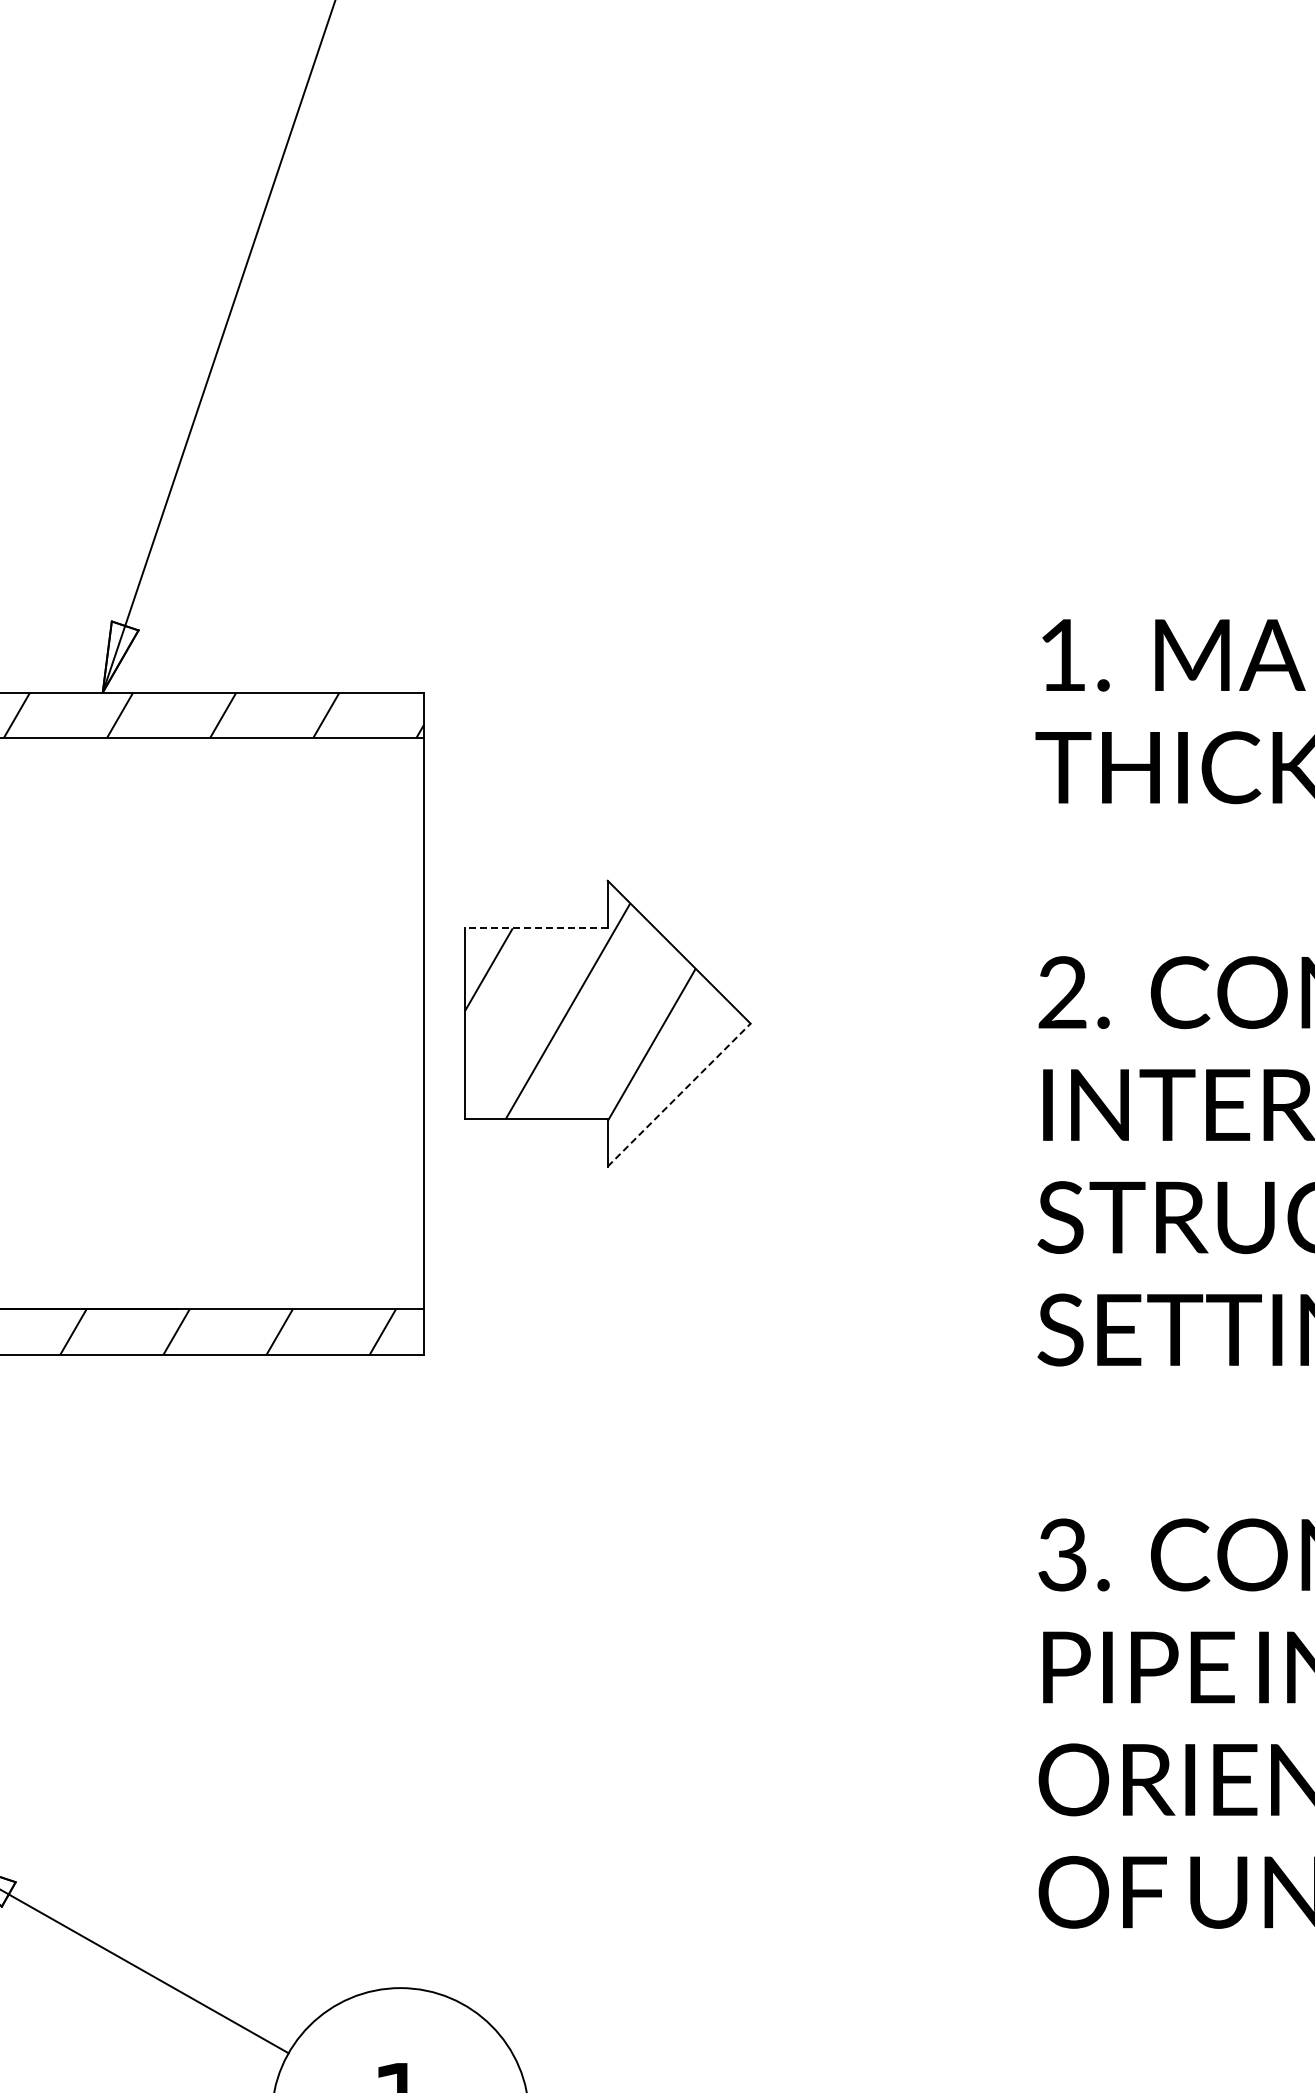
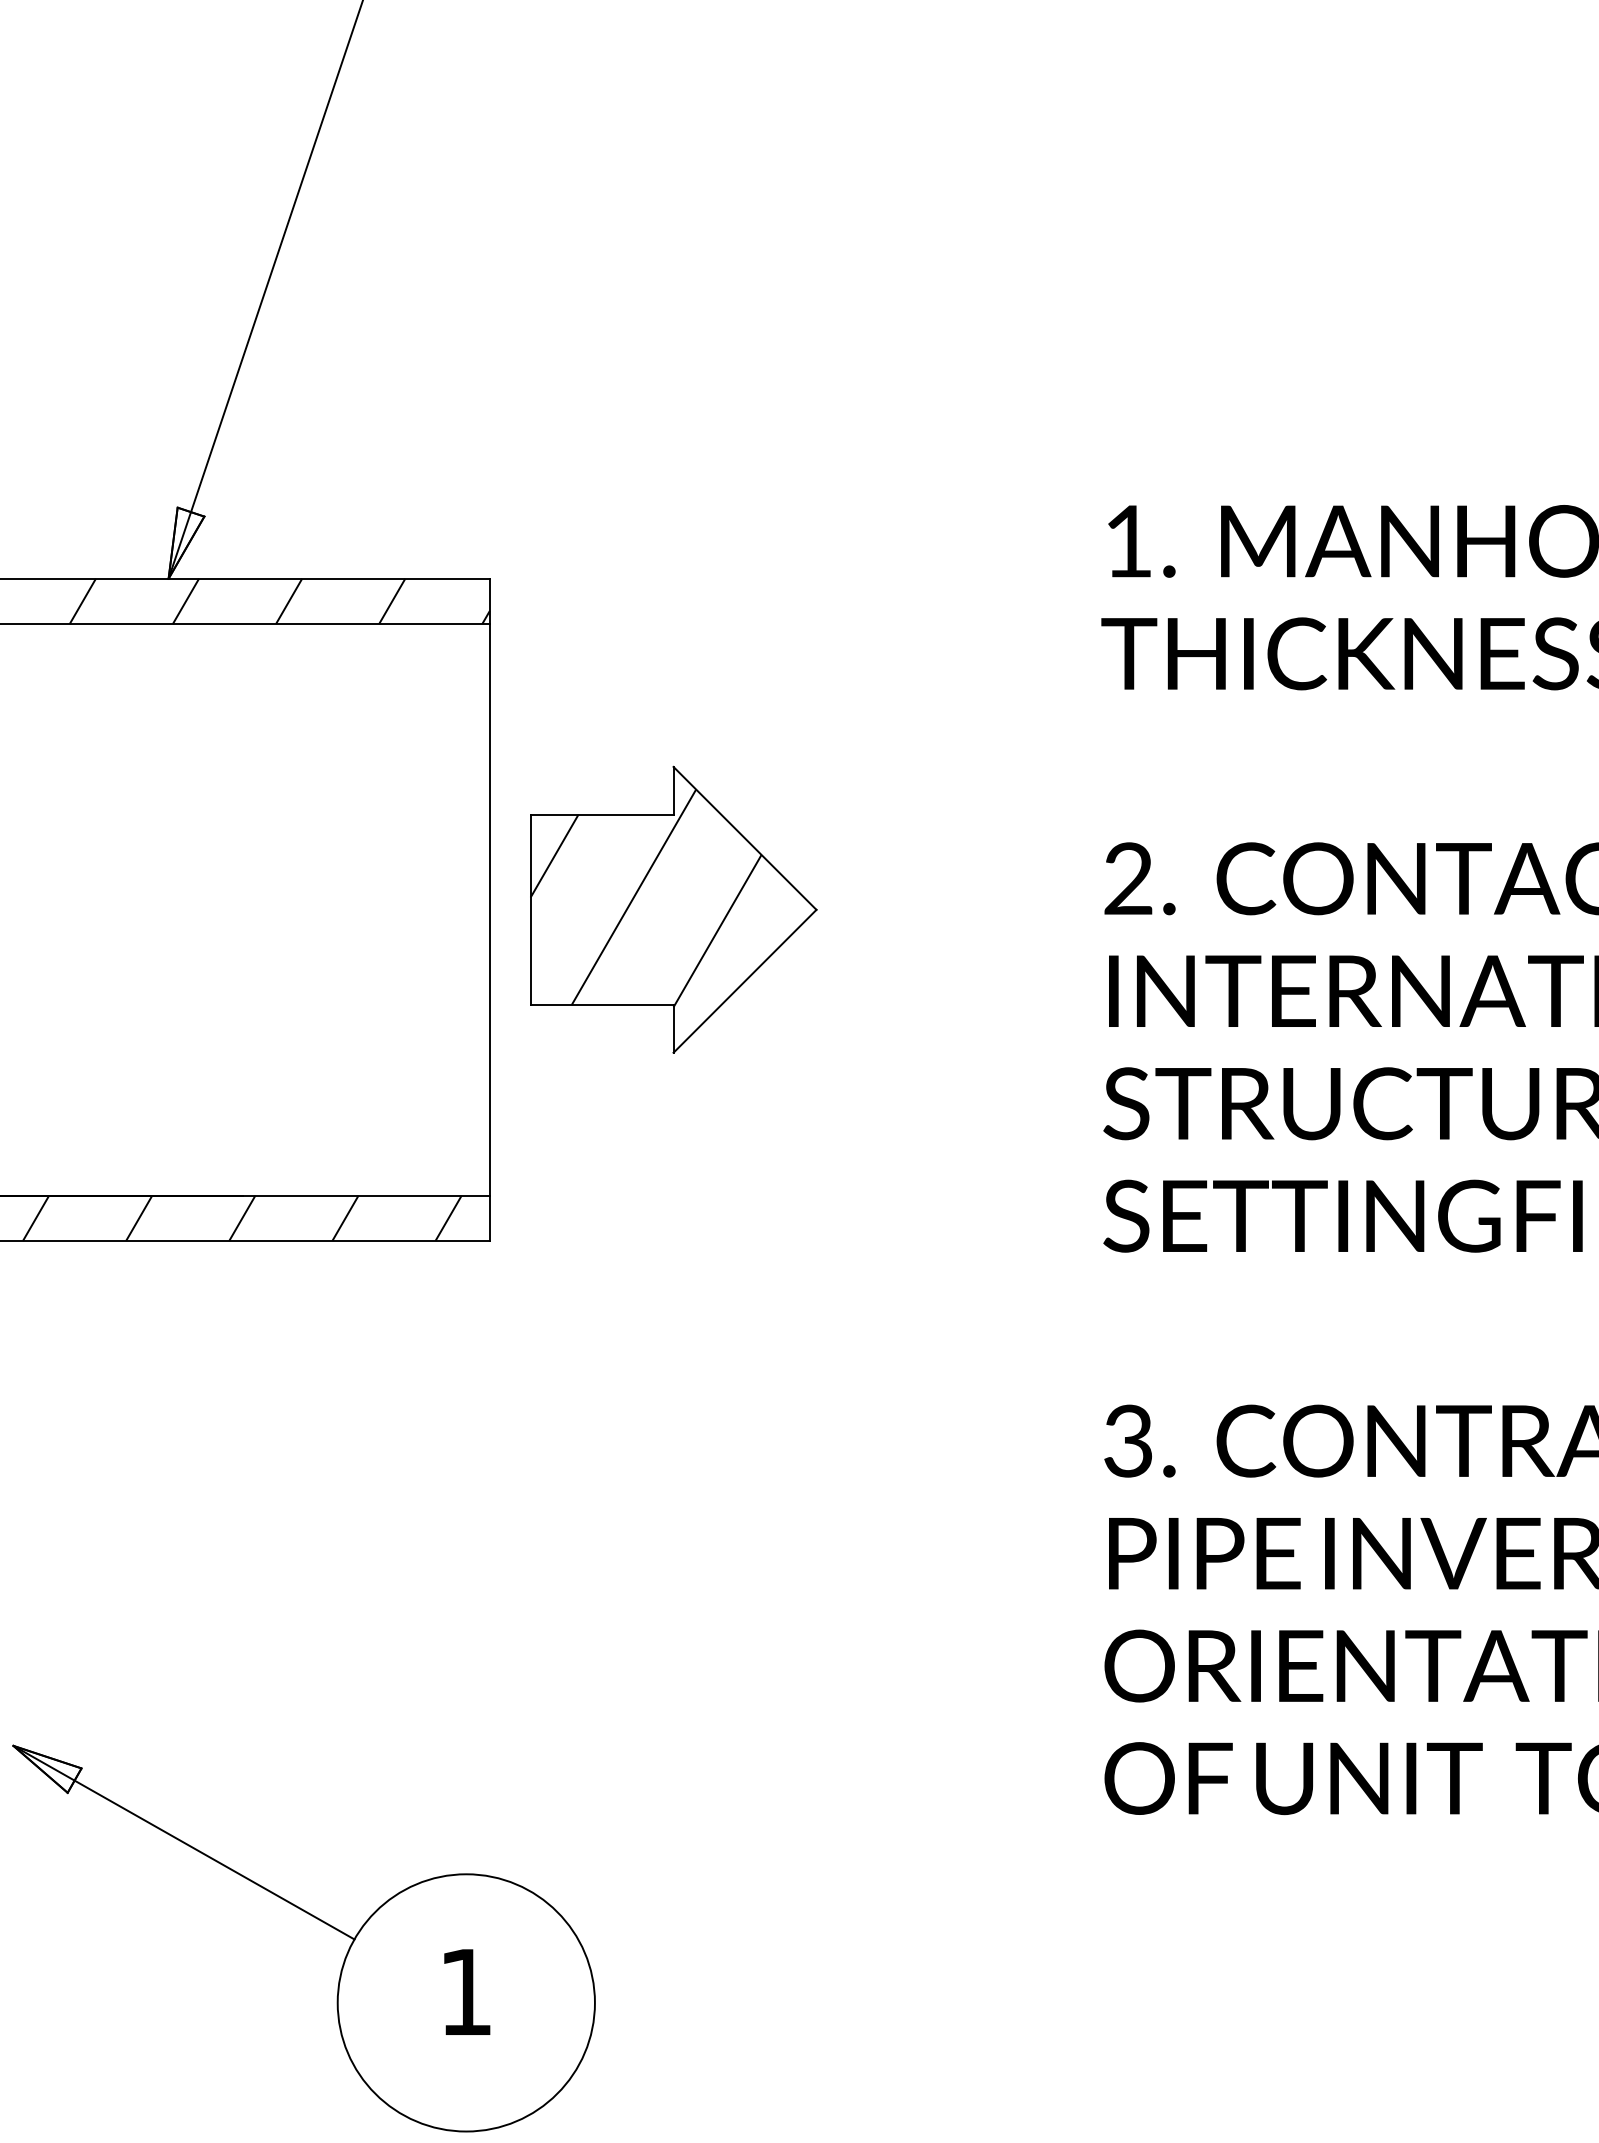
line: (535, 928) -> (601, 814), dashed -> solid
line: (679, 1094) -> (745, 980), dashed -> solid

